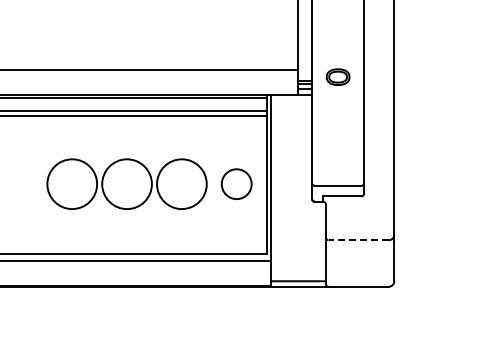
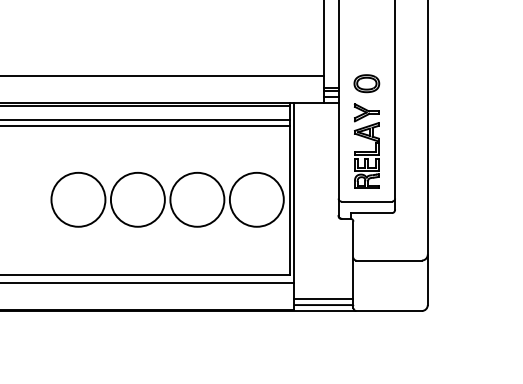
part: (338, 134) -> (367, 145), added
circle: (236, 184) -> (256, 200), size x1.67
line: (358, 240) -> (388, 260), dashed -> solid
line: (297, 275) -> (322, 298), added

